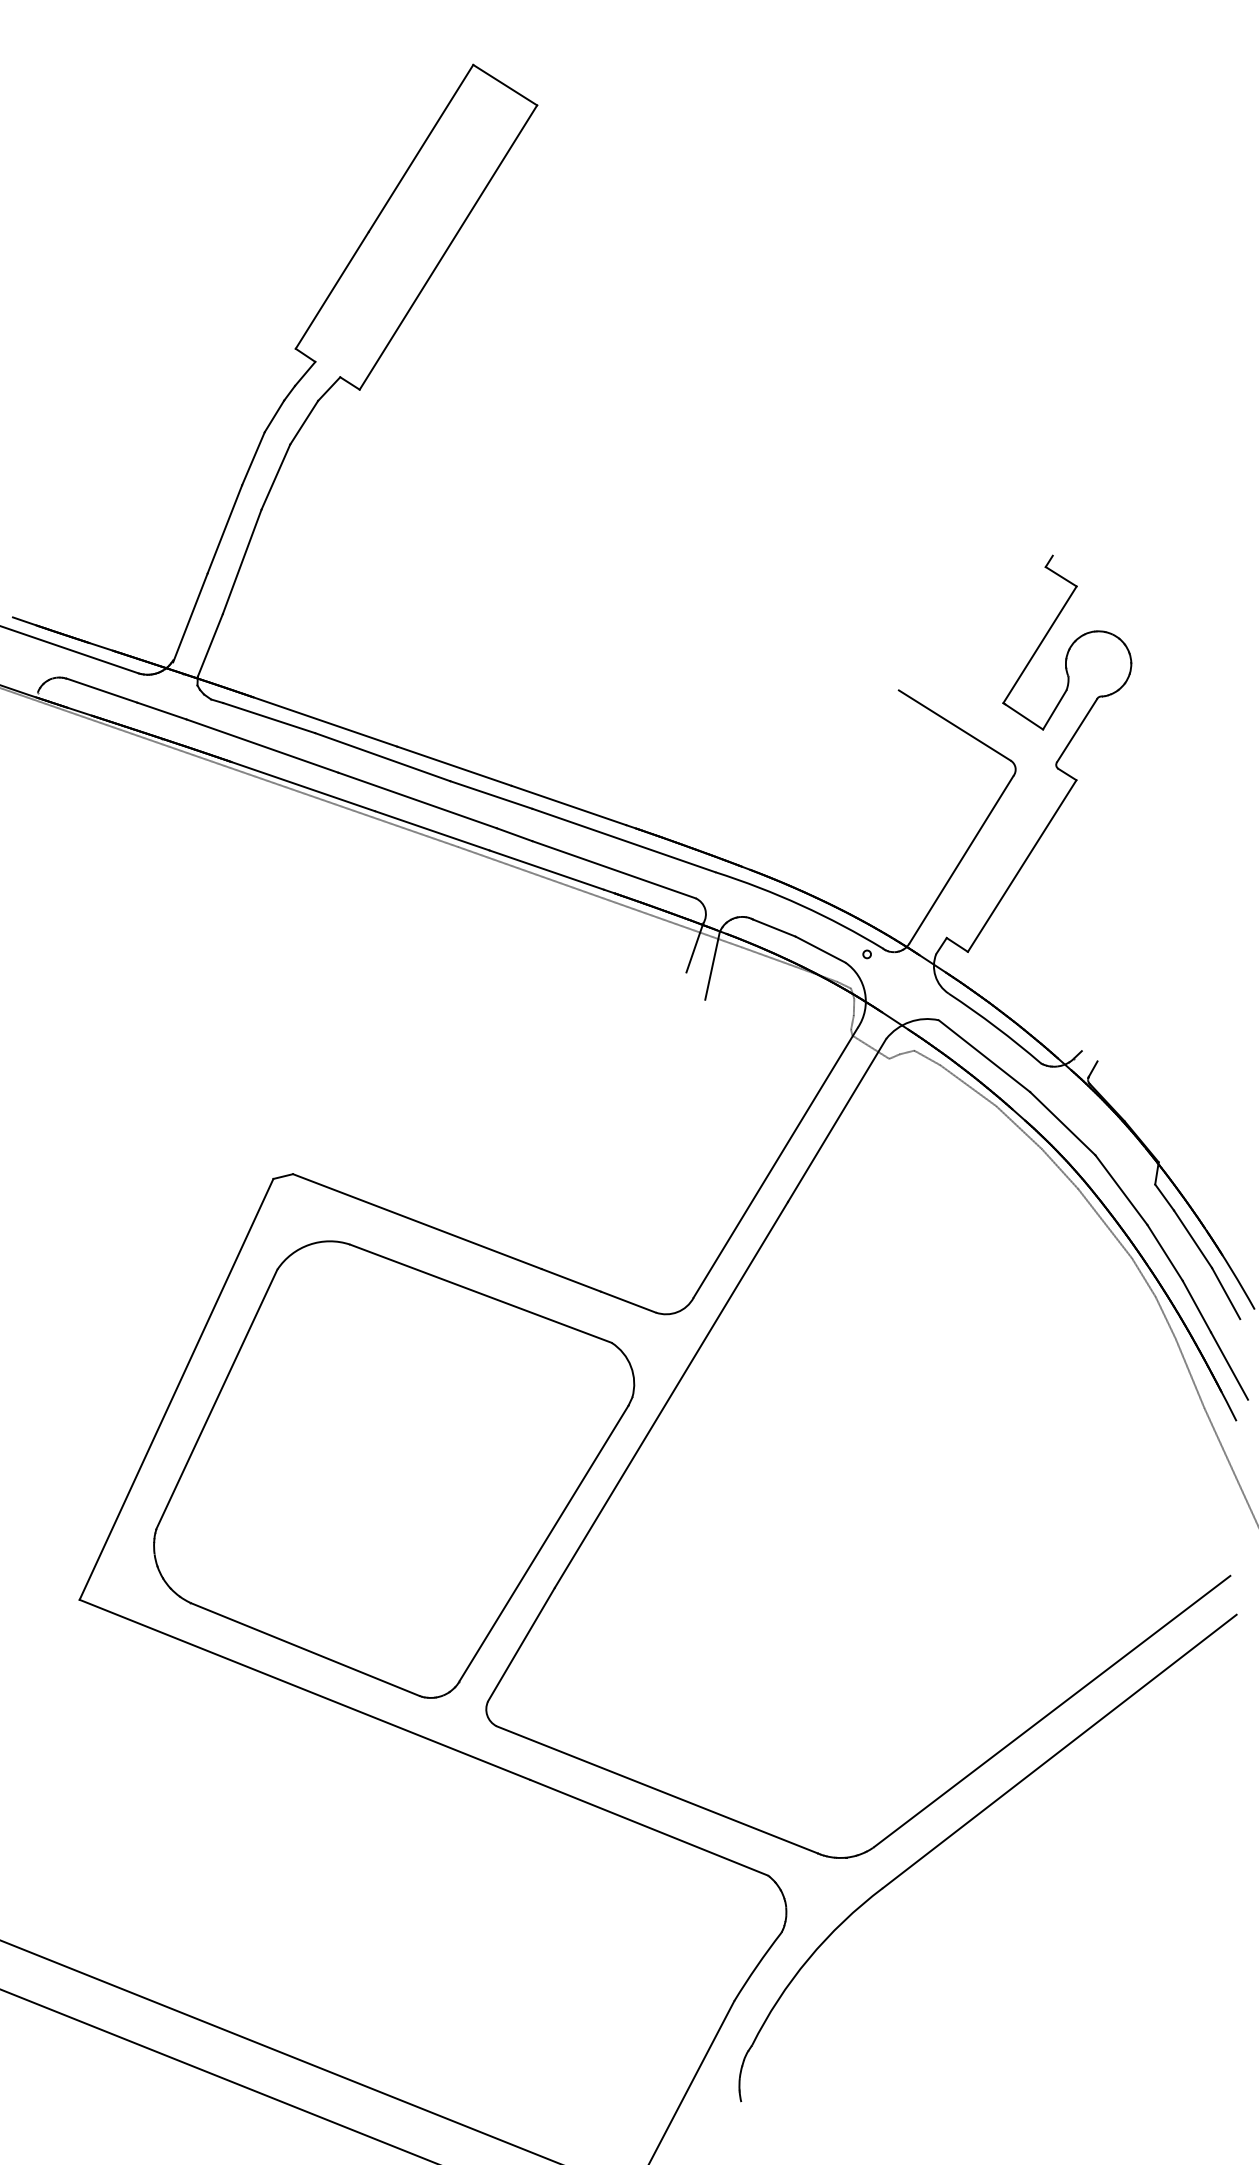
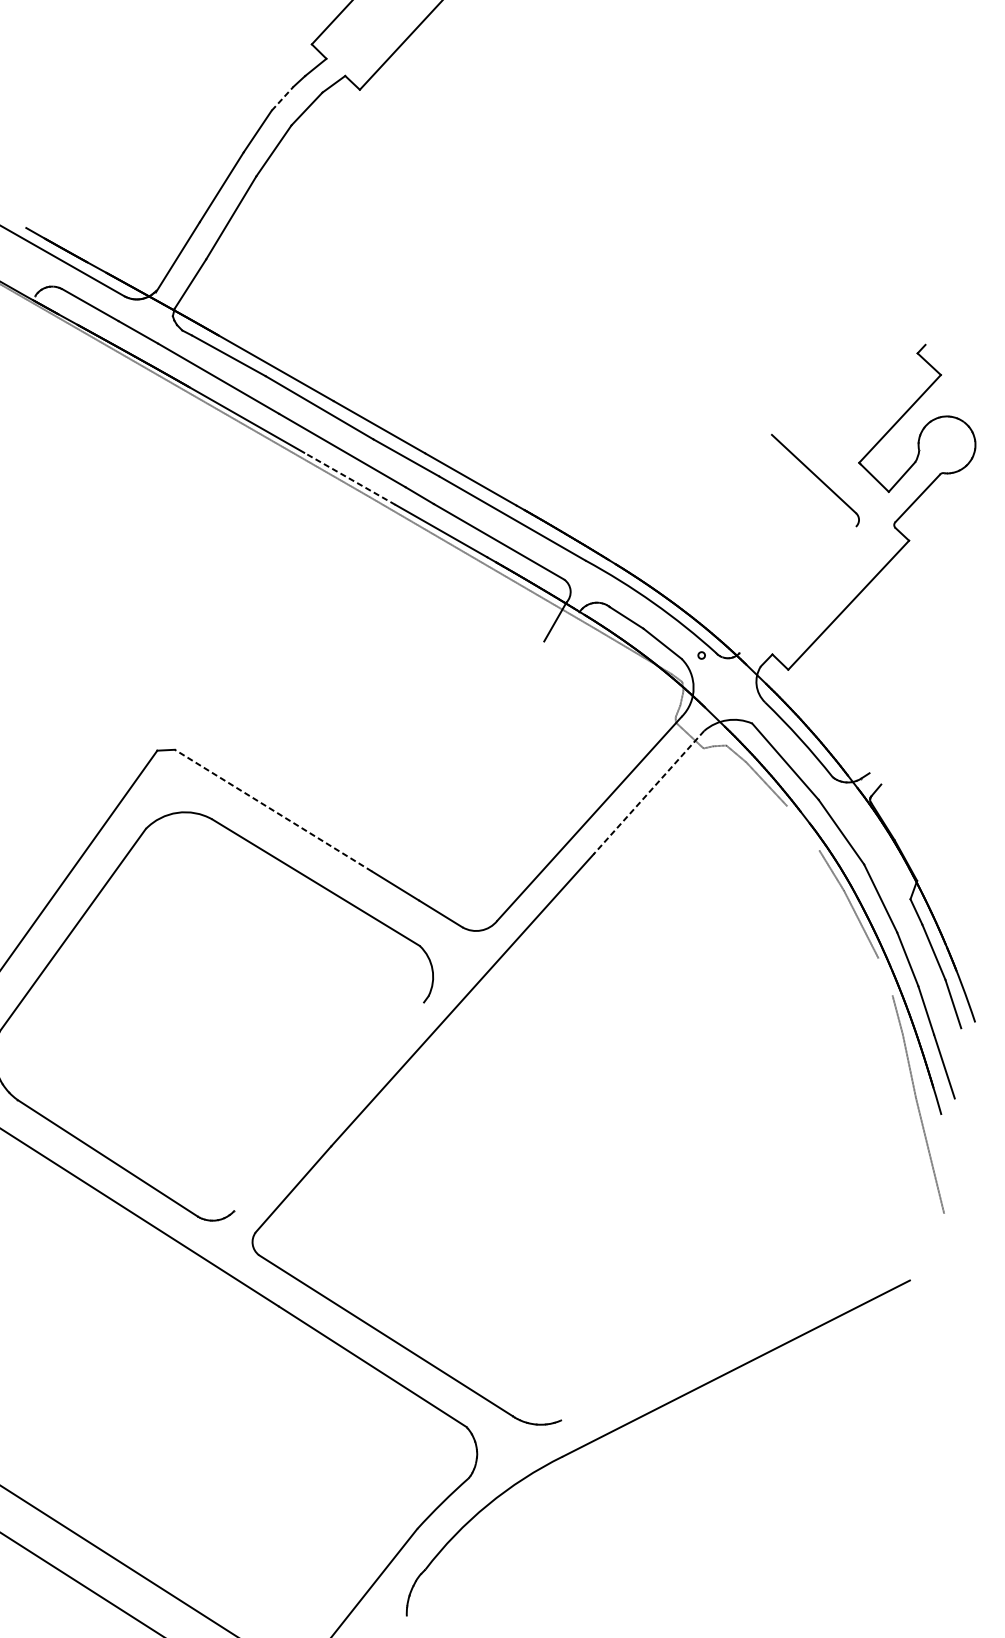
line: (274, 416) -> (282, 98), solid -> dashed
line: (432, 830) -> (350, 478), solid -> dashed
line: (961, 859) -> (797, 589), removed
line: (712, 965) -> (567, 639), removed
line: (836, 1120) -> (648, 792), solid -> dashed
line: (1018, 1127) -> (802, 828), removed
line: (416, 1221) -> (272, 810), solid -> dashed
line: (1143, 1277) -> (885, 976), removed
line: (543, 1543) -> (328, 1106), removed
line: (1052, 1711) -> (736, 1333), removed

